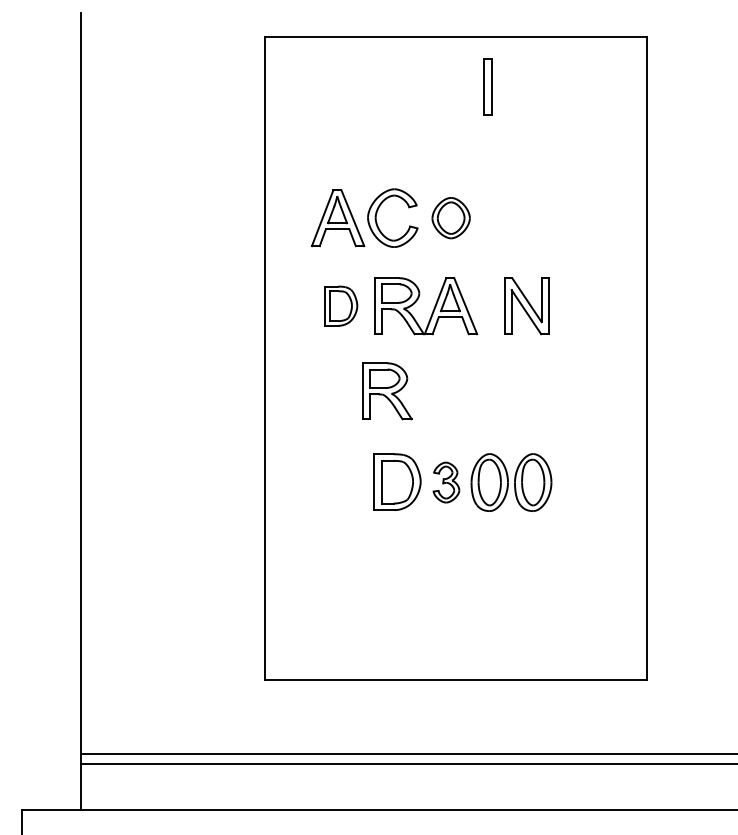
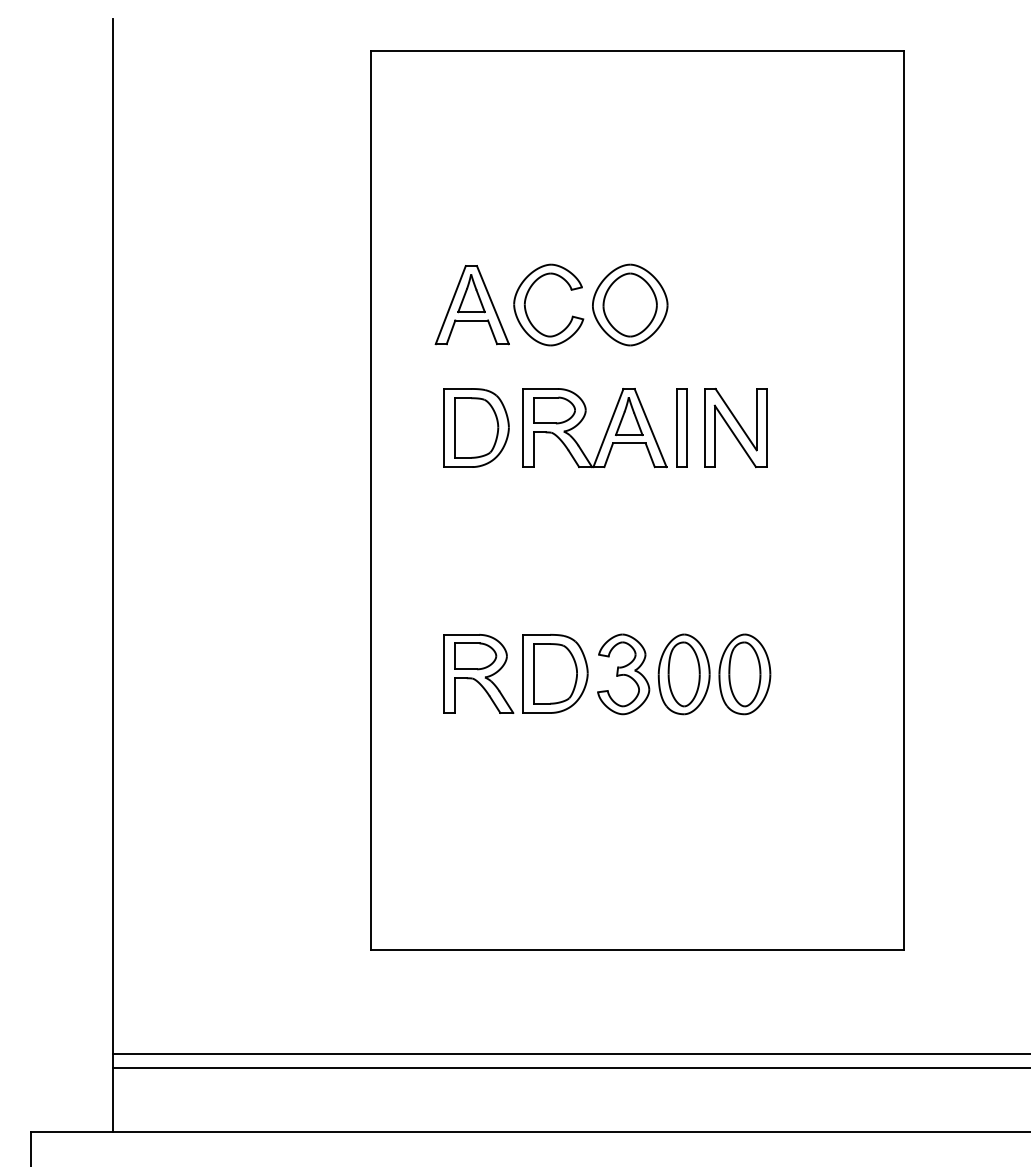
part: (487, 86) -> (681, 427), moved
part: (451, 217) -> (630, 304), size x1.43
part: (341, 305) -> (476, 427), size x1.43
part: (386, 391) -> (478, 673), moved
part: (446, 482) -> (623, 674), size x1.43

